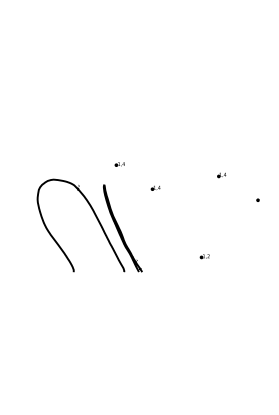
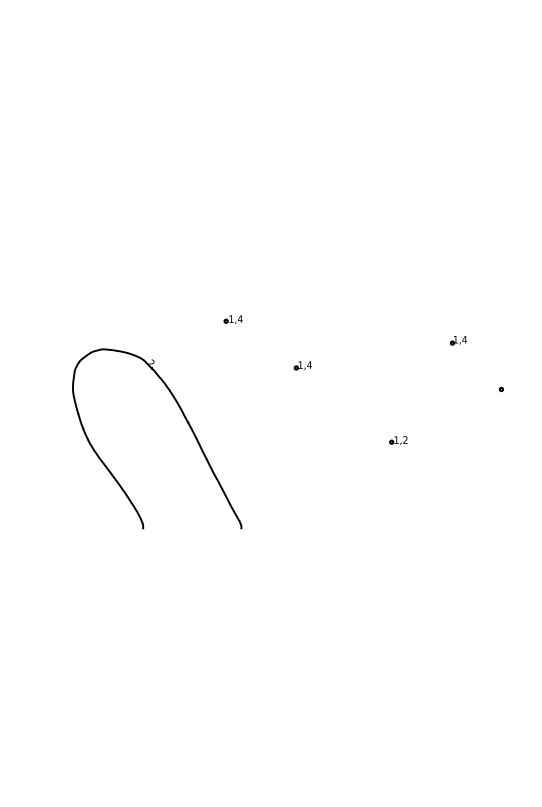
part: (221, 175) -> (457, 341), moved
part: (122, 228) -> (237, 444), removed
part: (204, 256) -> (397, 440), moved

